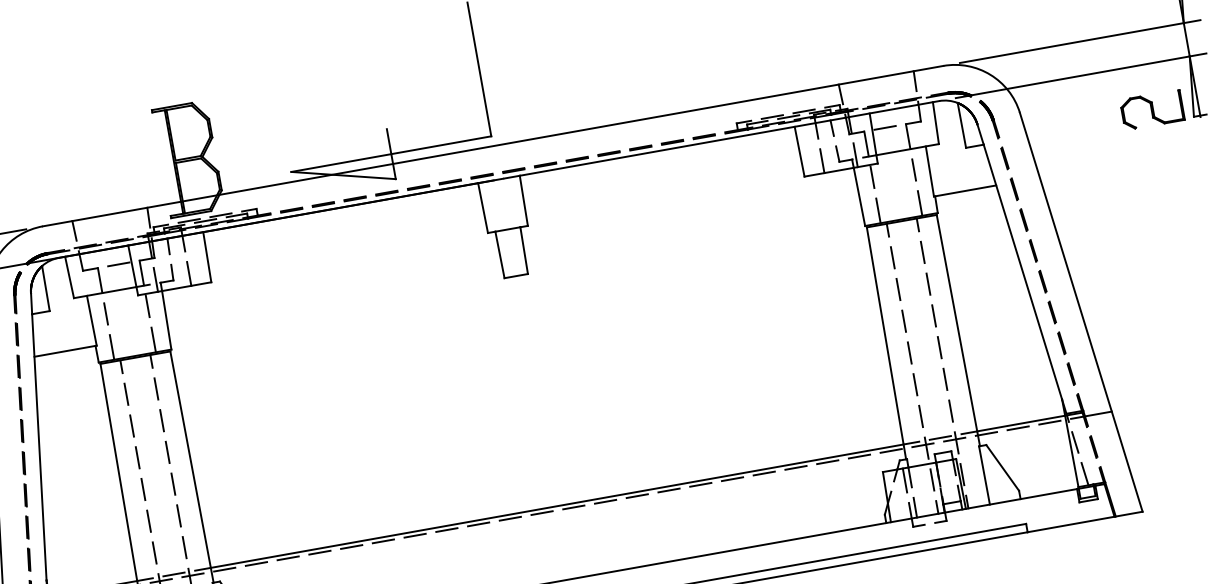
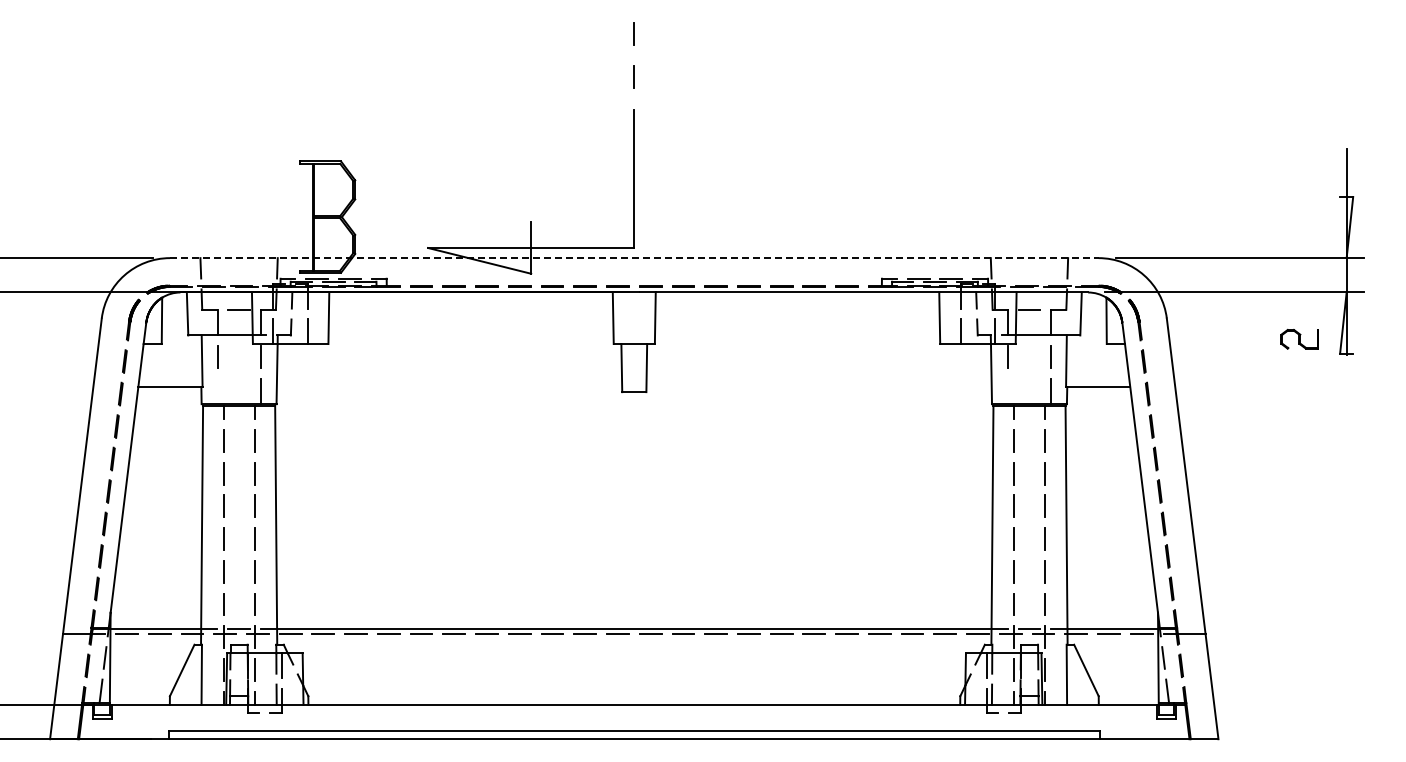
part: (1151, 109) -> (1299, 338), size x0.6
line: (493, 146) -> (634, 258), solid -> dashed
line: (877, 211) -> (1007, 391), removed
line: (111, 347) -> (217, 391), removed

